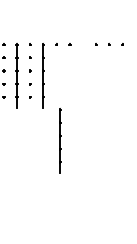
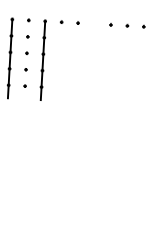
line: (60, 140) -> (59, 141), removed

